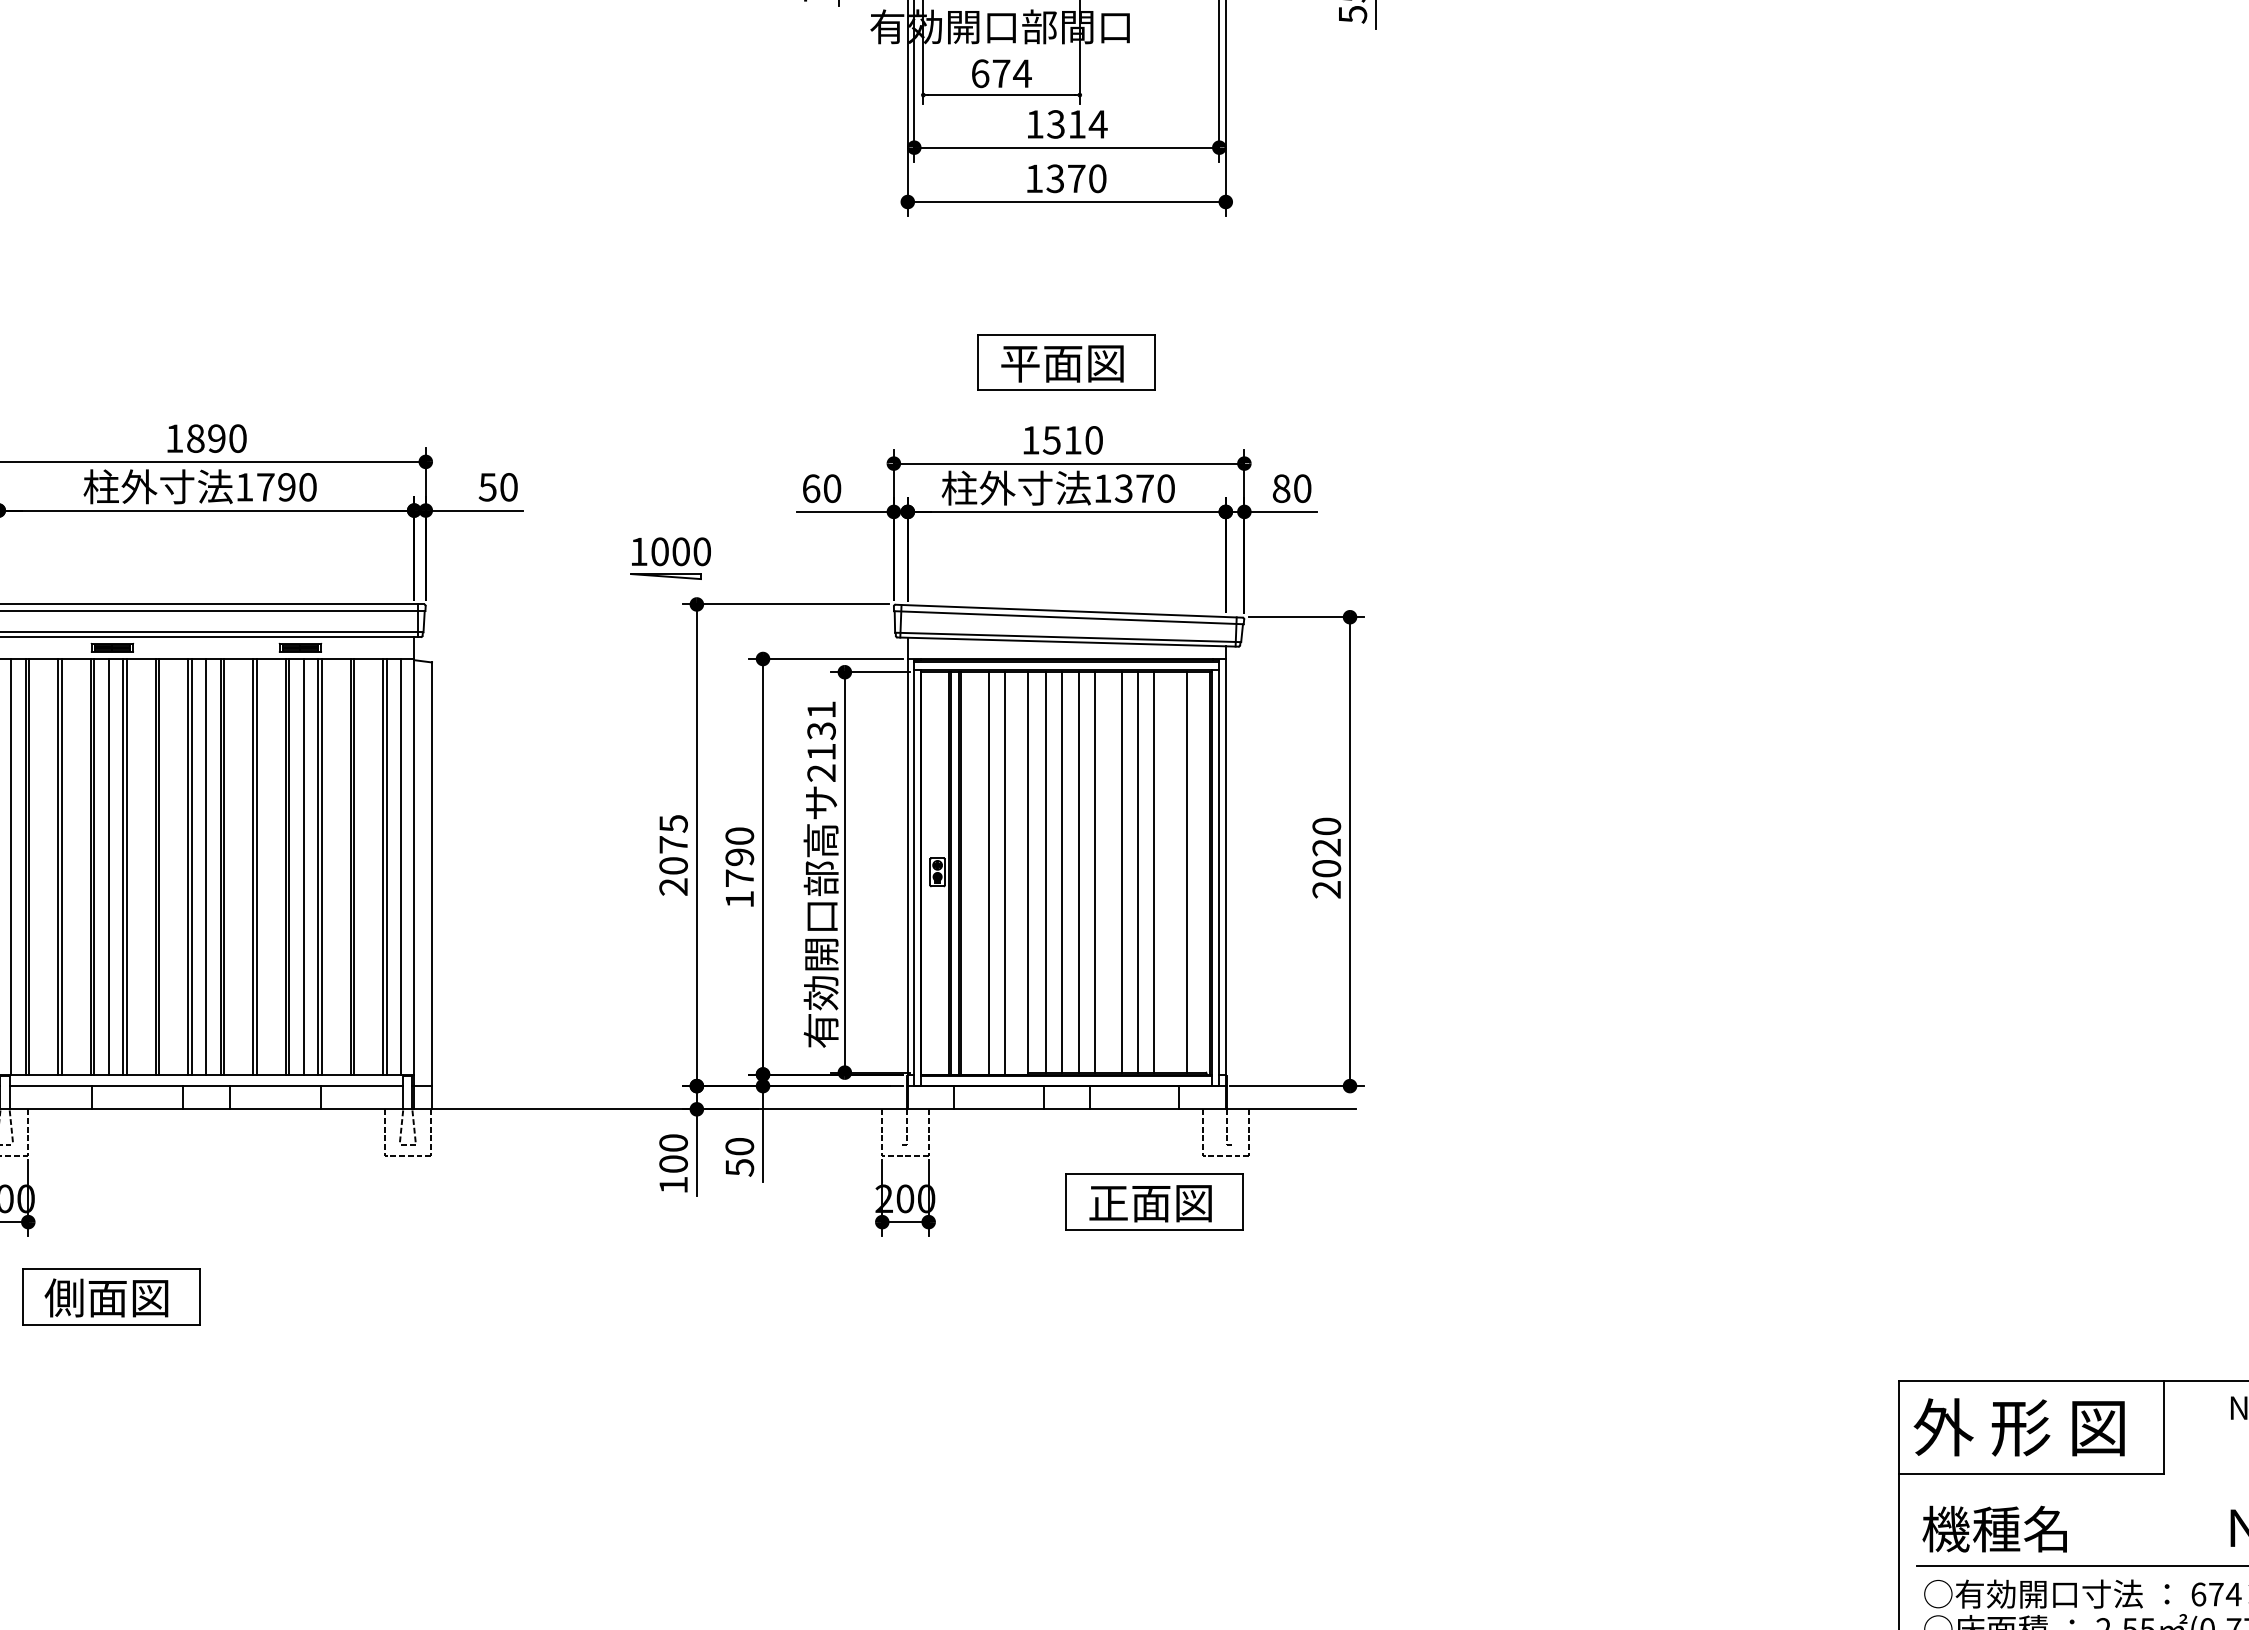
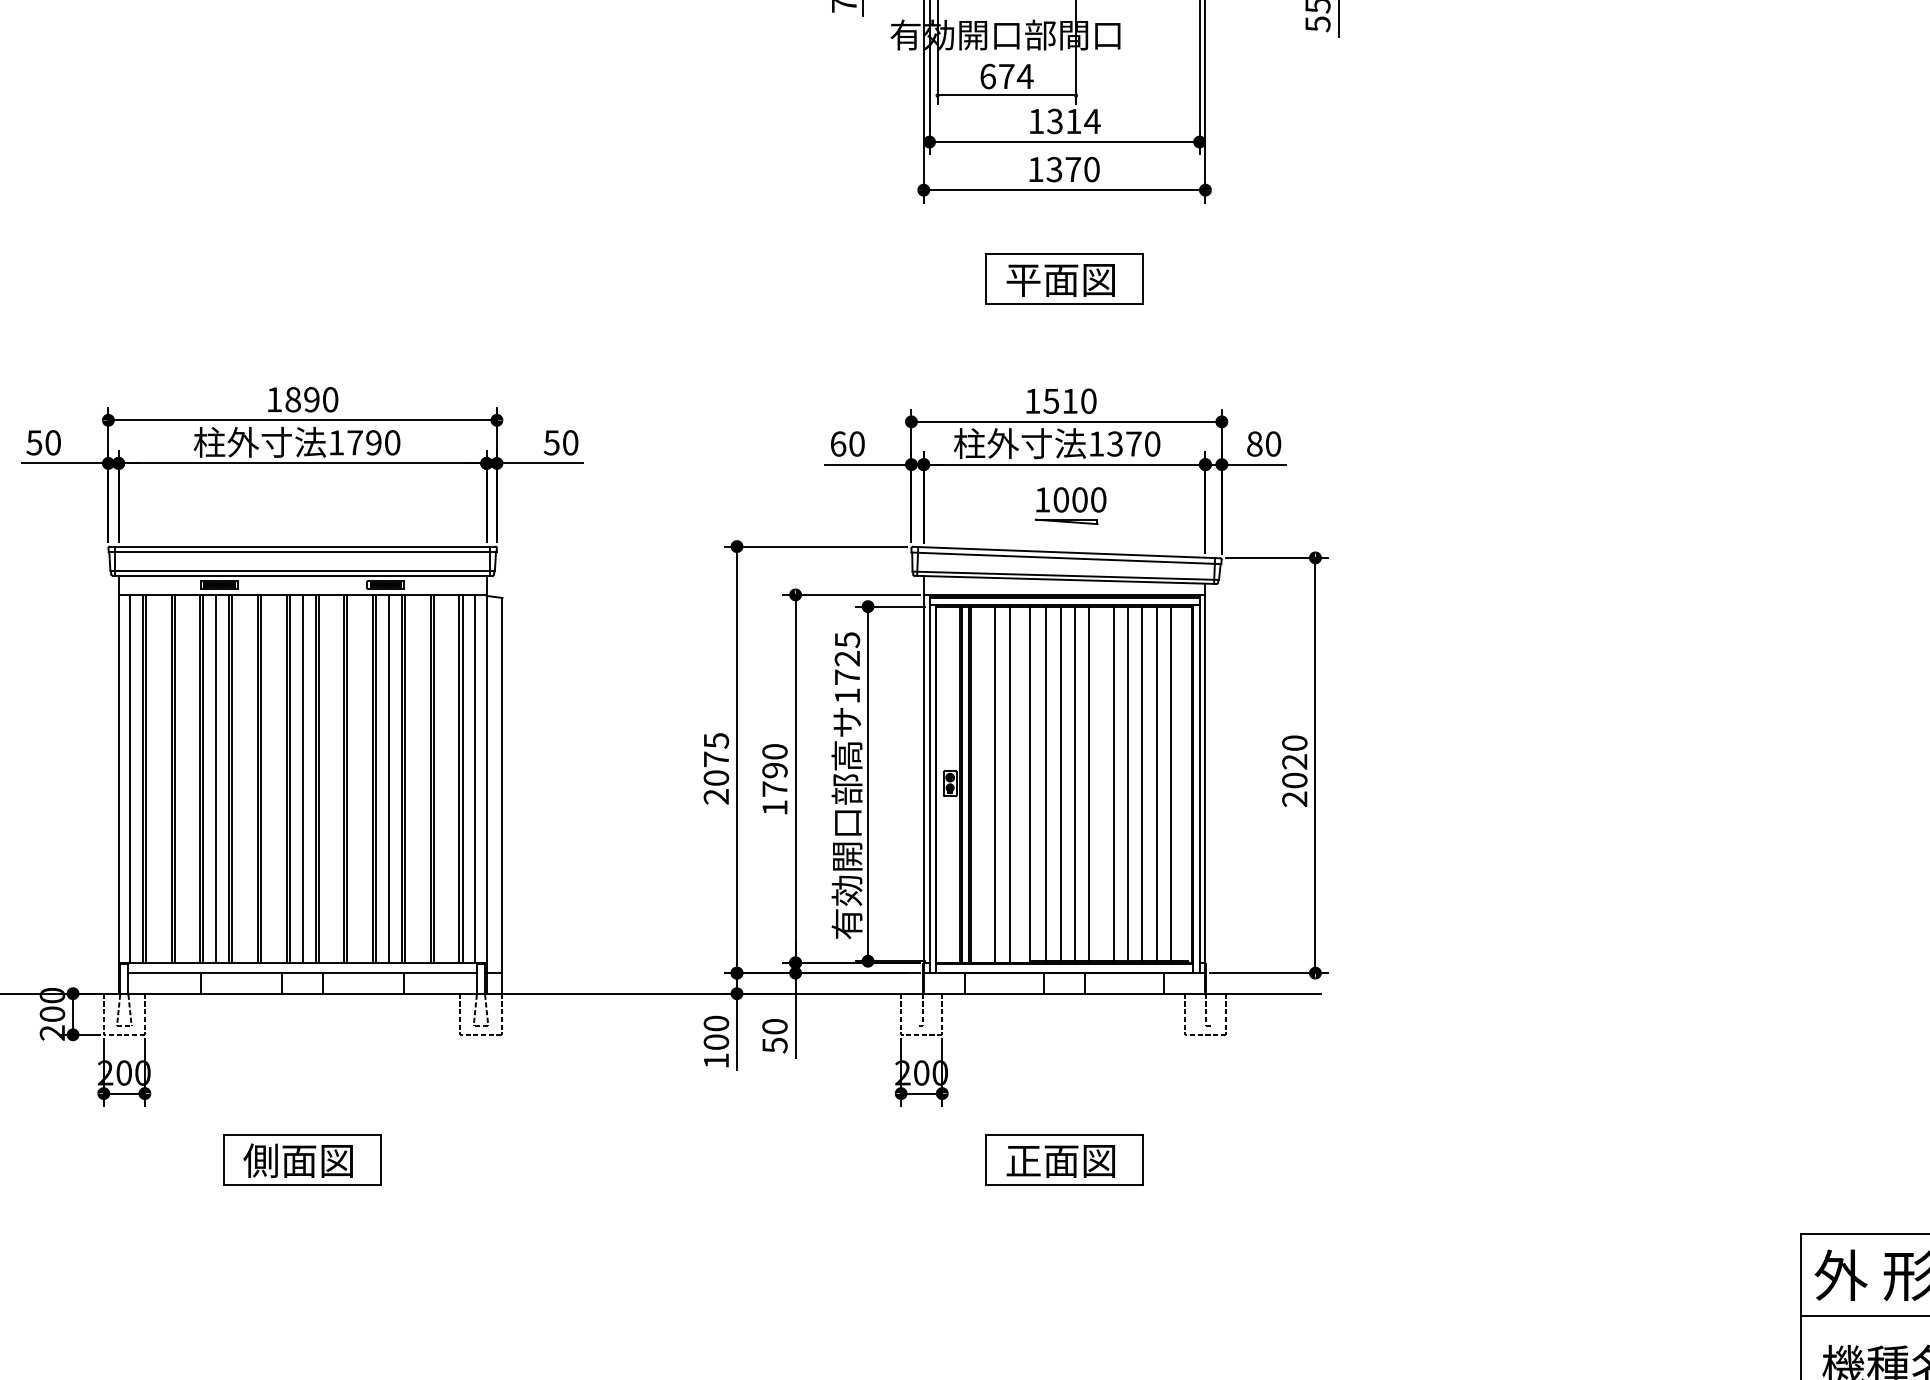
part: (1066, 362) -> (1064, 279), moved
part: (670, 558) -> (1070, 505), moved
text: (821, 741) -> (847, 667), 2131 -> 1725
line: (1170, 872) -> (1156, 783), added
part: (1154, 1201) -> (1064, 1159), moved
part: (111, 1296) -> (302, 1159), moved

